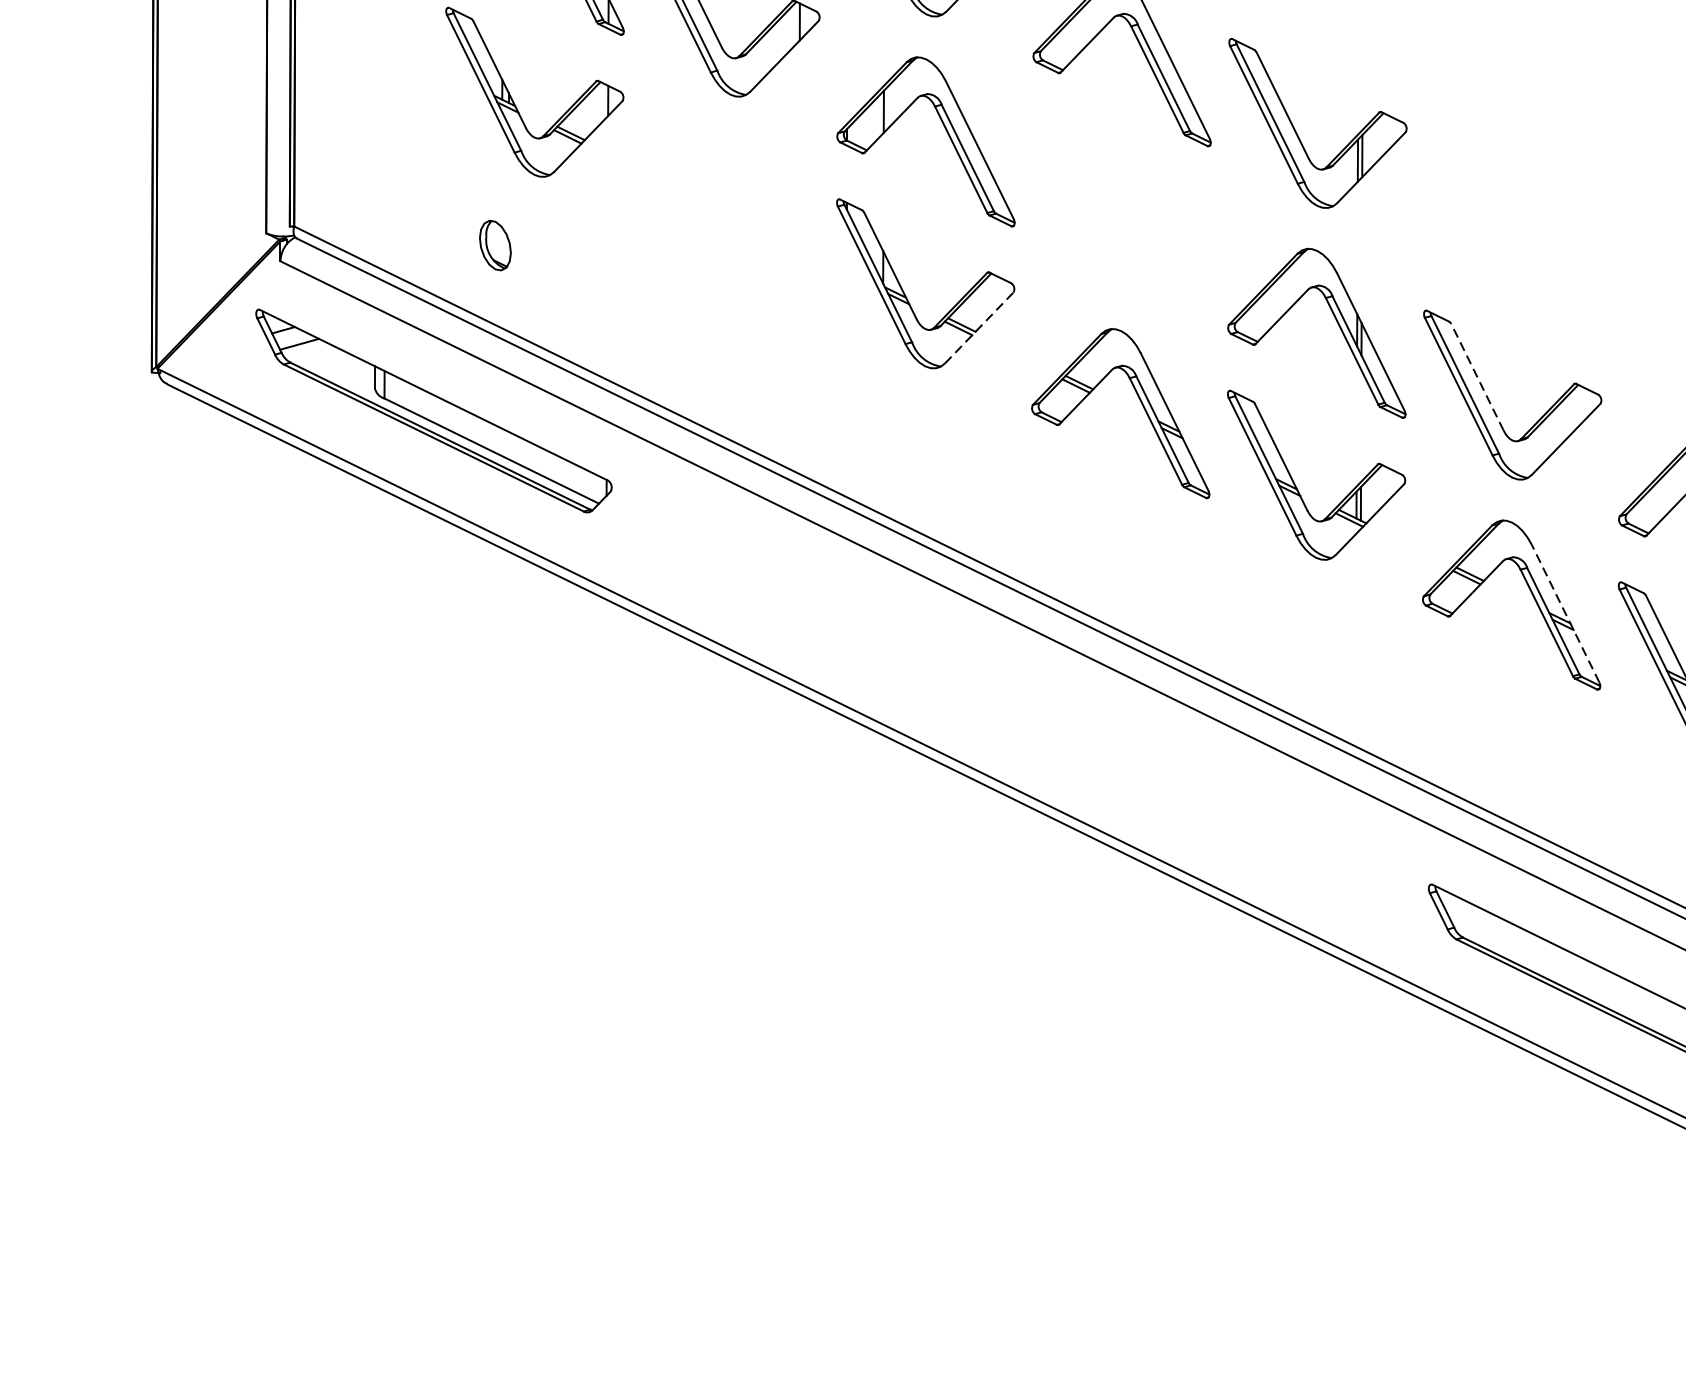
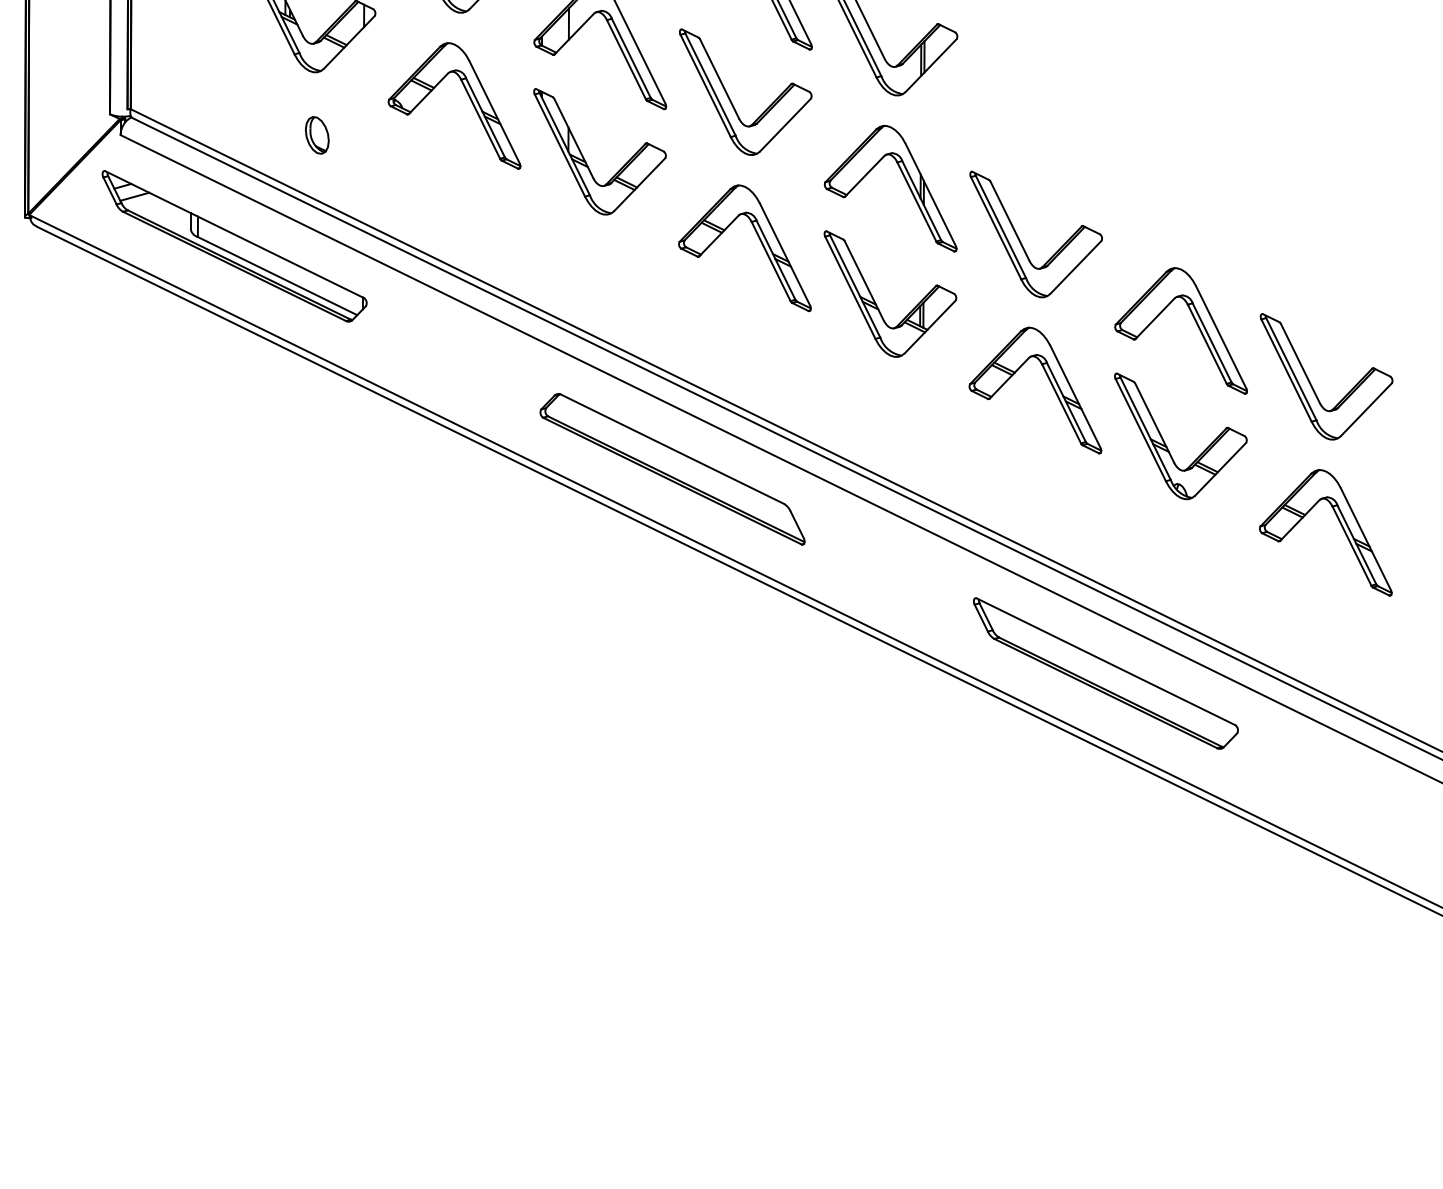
part: (1101, 212) -> (730, 98), added
part: (750, 213) -> (469, 99), added
part: (495, 245) -> (317, 135), moved
line: (978, 327) -> (639, 184), dashed -> solid
line: (1476, 376) -> (1009, 220), dashed -> solid
line: (1565, 613) -> (1075, 396), dashed -> solid
part: (1023, 711) -> (672, 469), added

